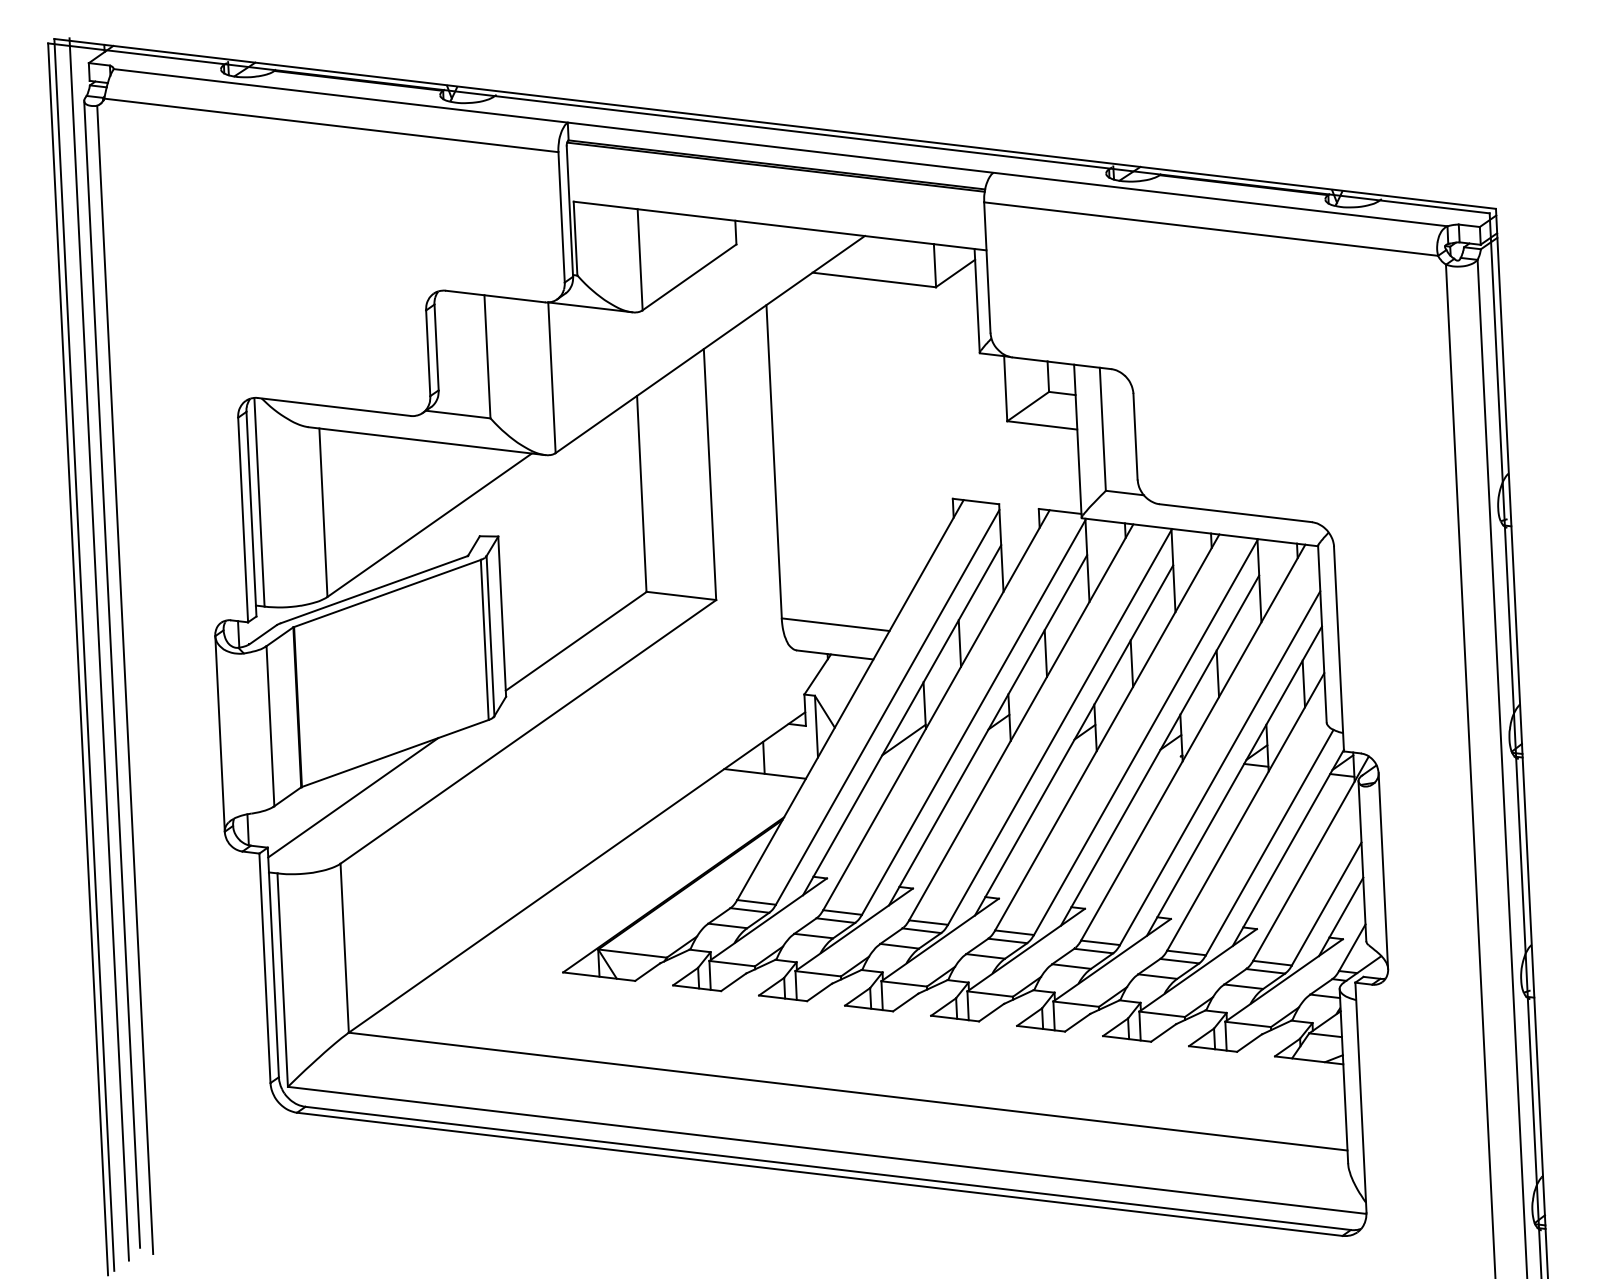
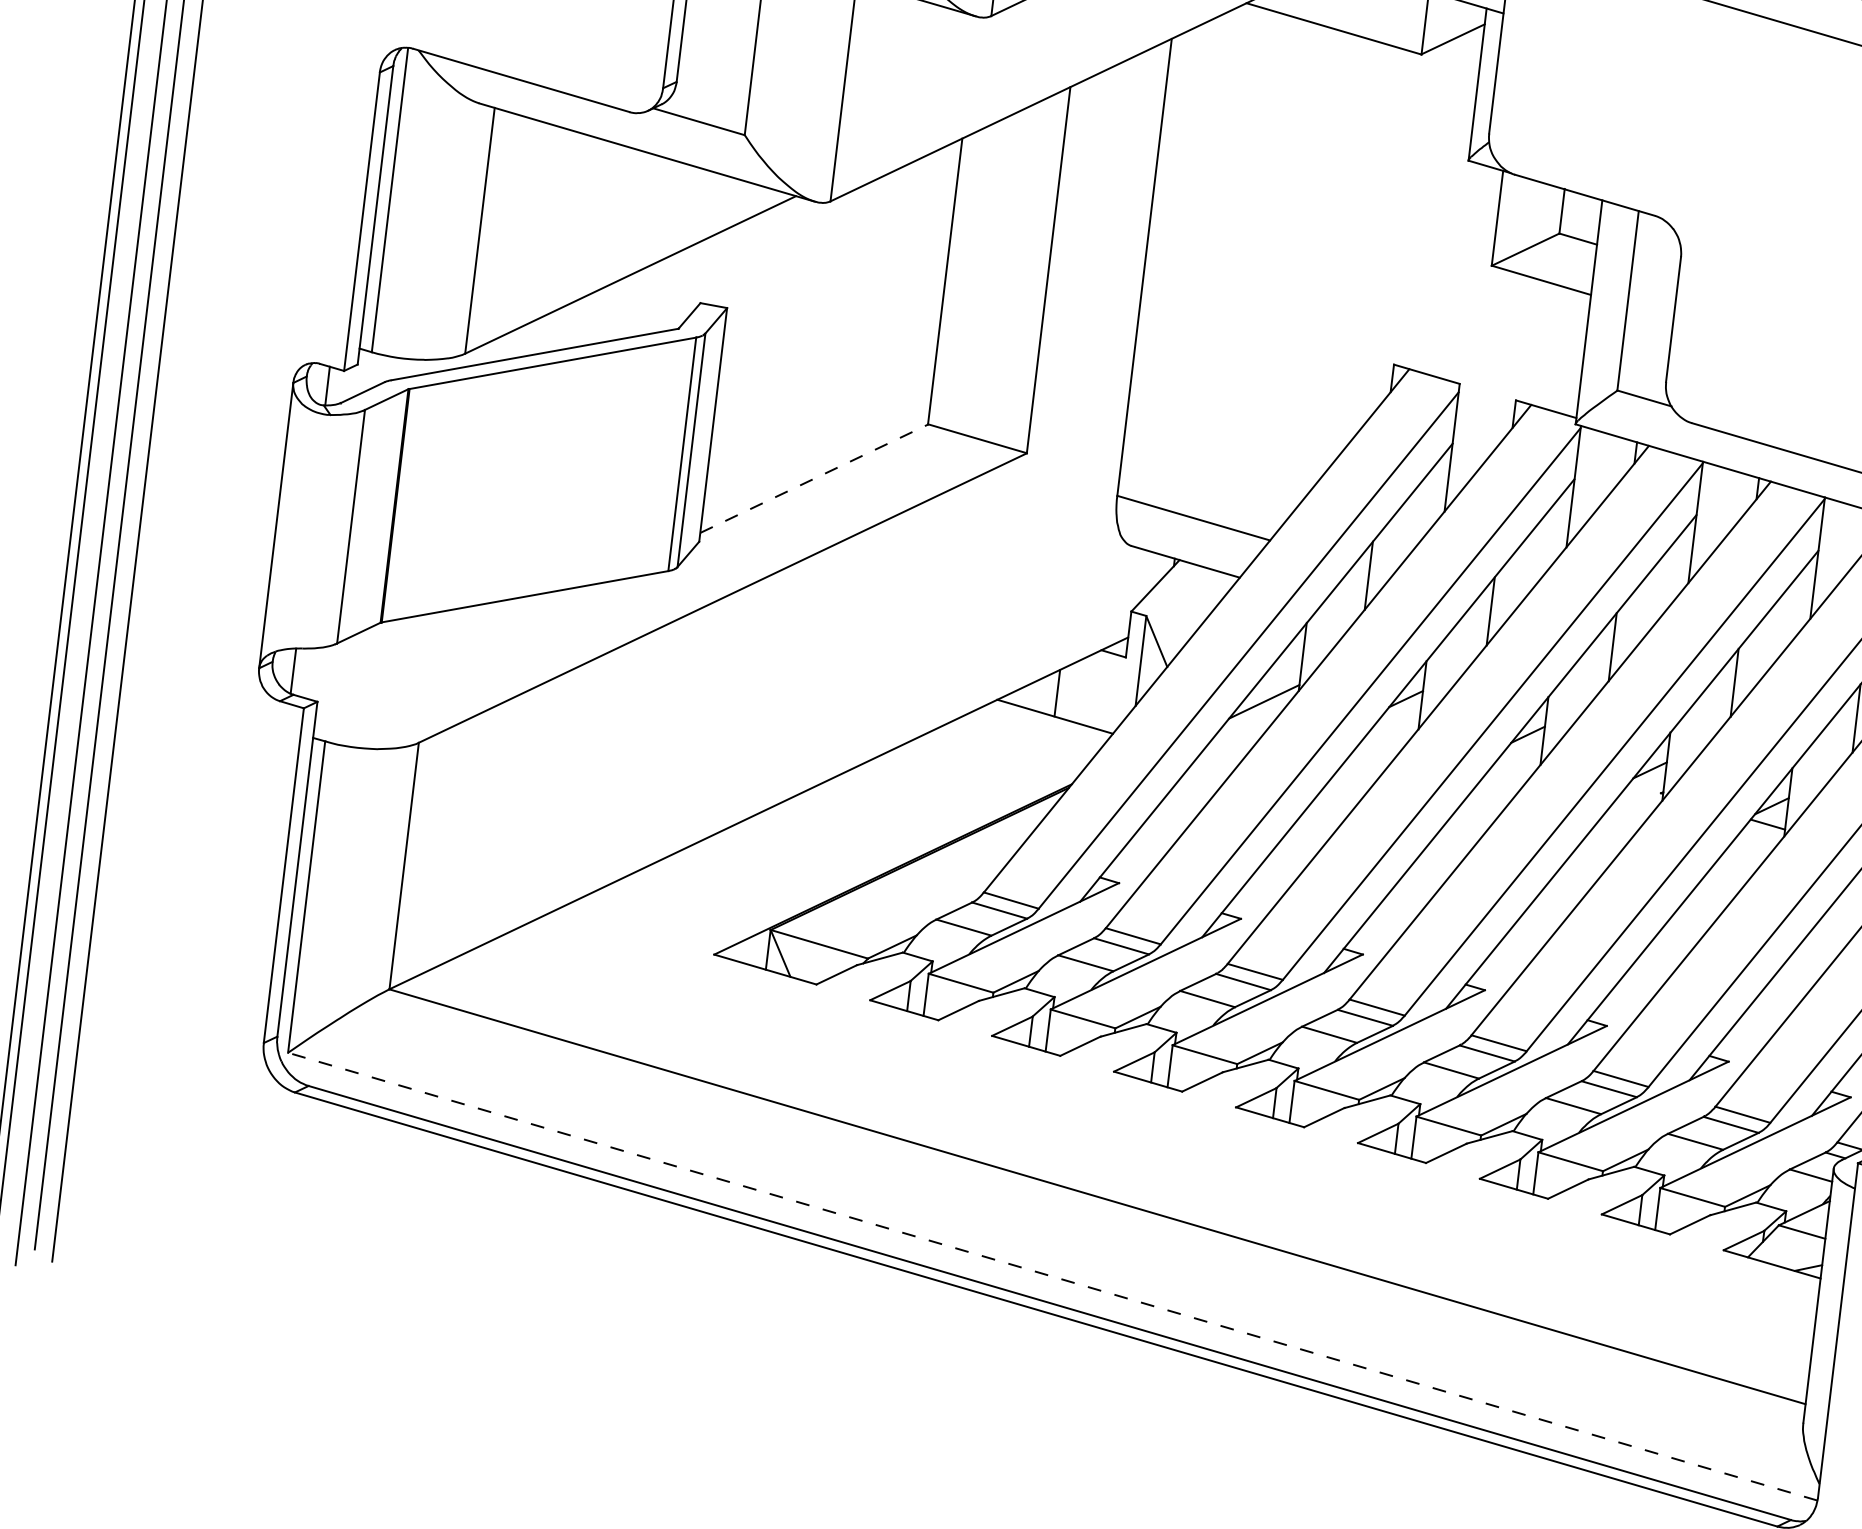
line: (576, 641) -> (814, 479), solid -> dashed
line: (353, 797) -> (453, 650), removed
line: (827, 1150) -> (1053, 1276), solid -> dashed

